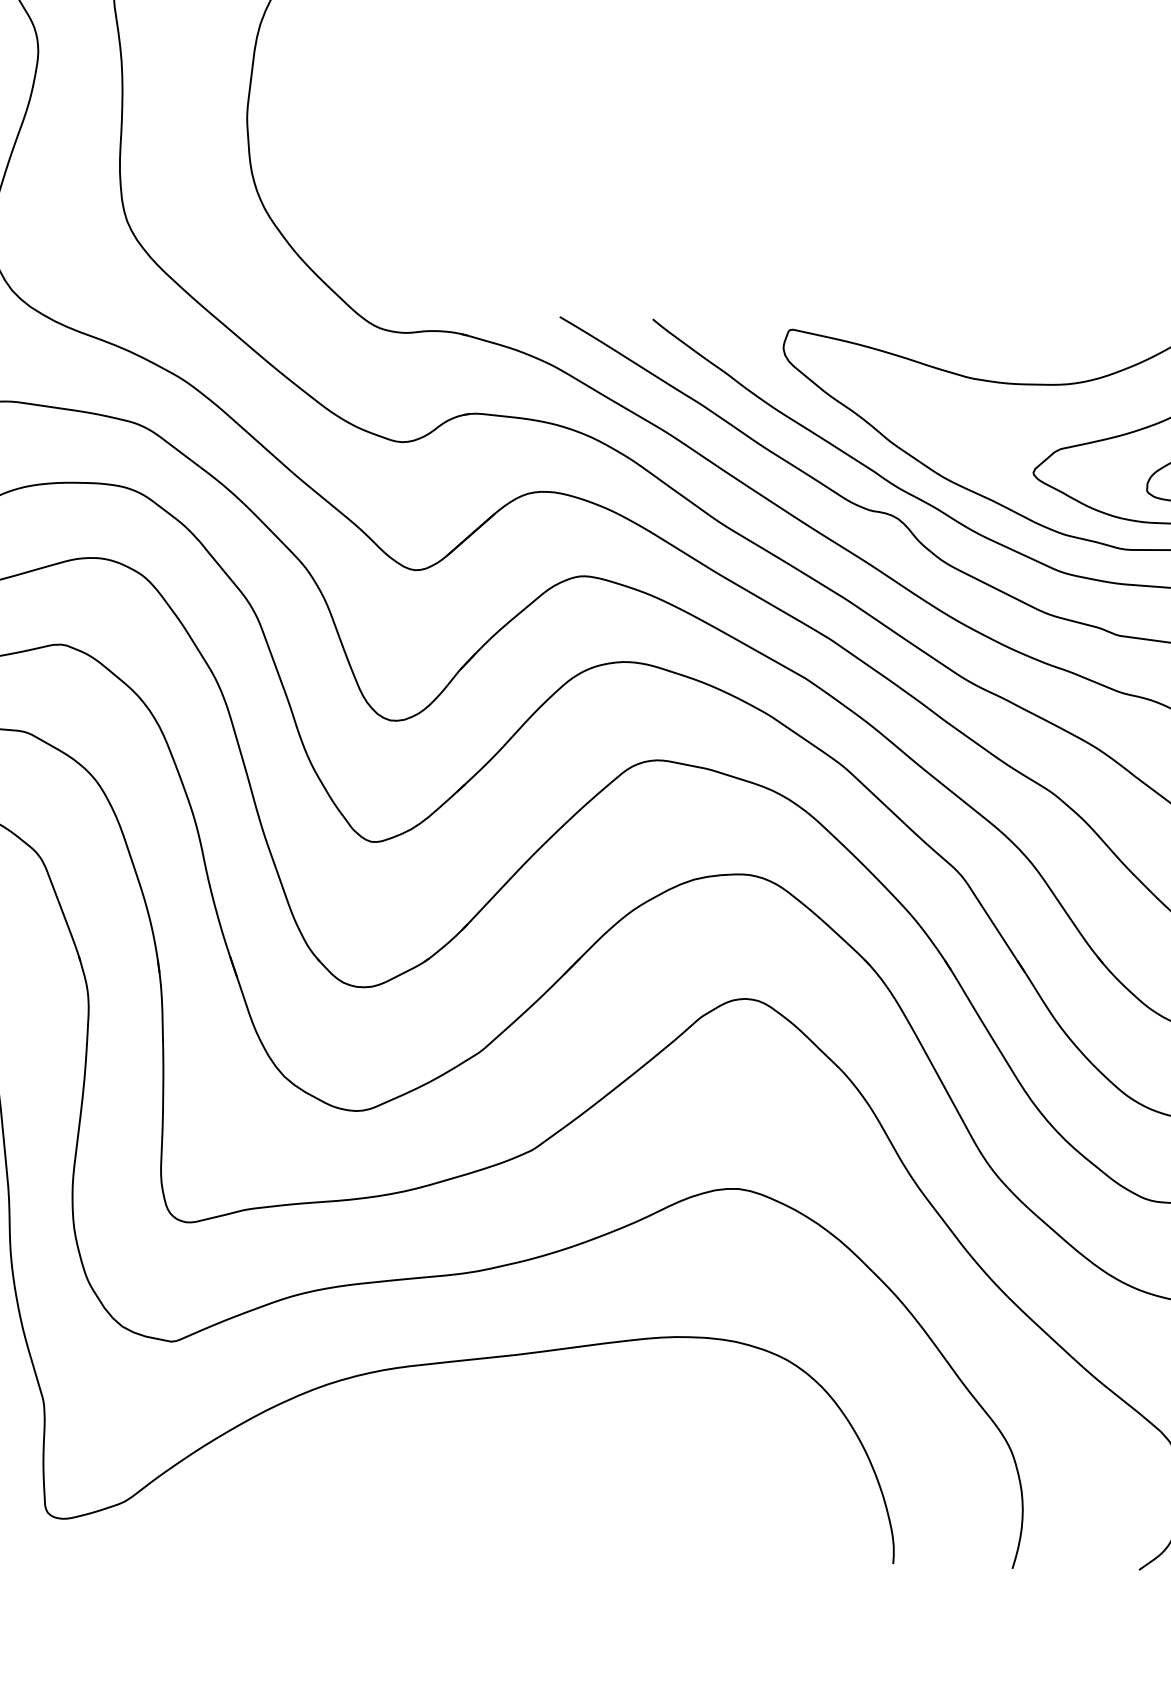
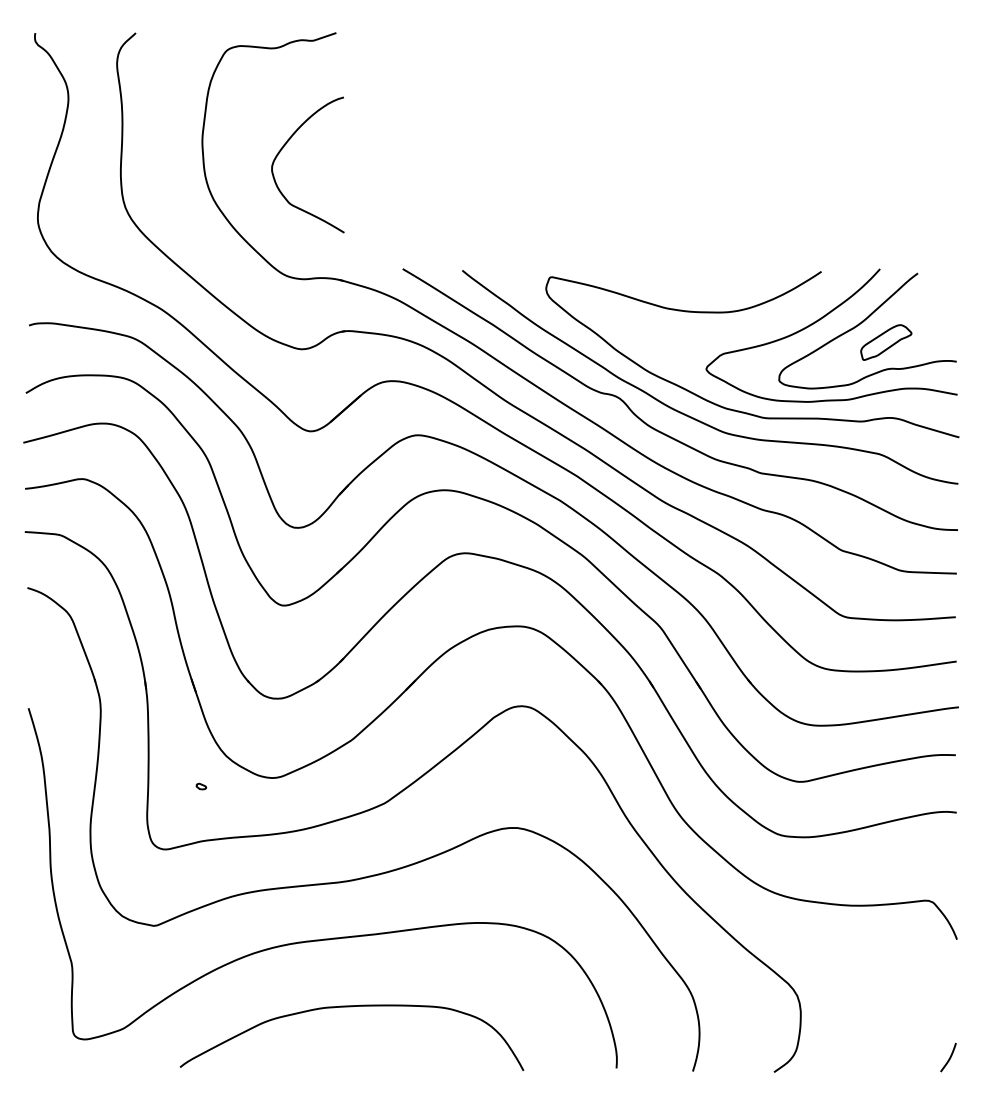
curve: (373, 128) -> (283, 148), added
part: (245, 1124) -> (201, 786), added
curve: (479, 1468) -> (351, 1007), added

